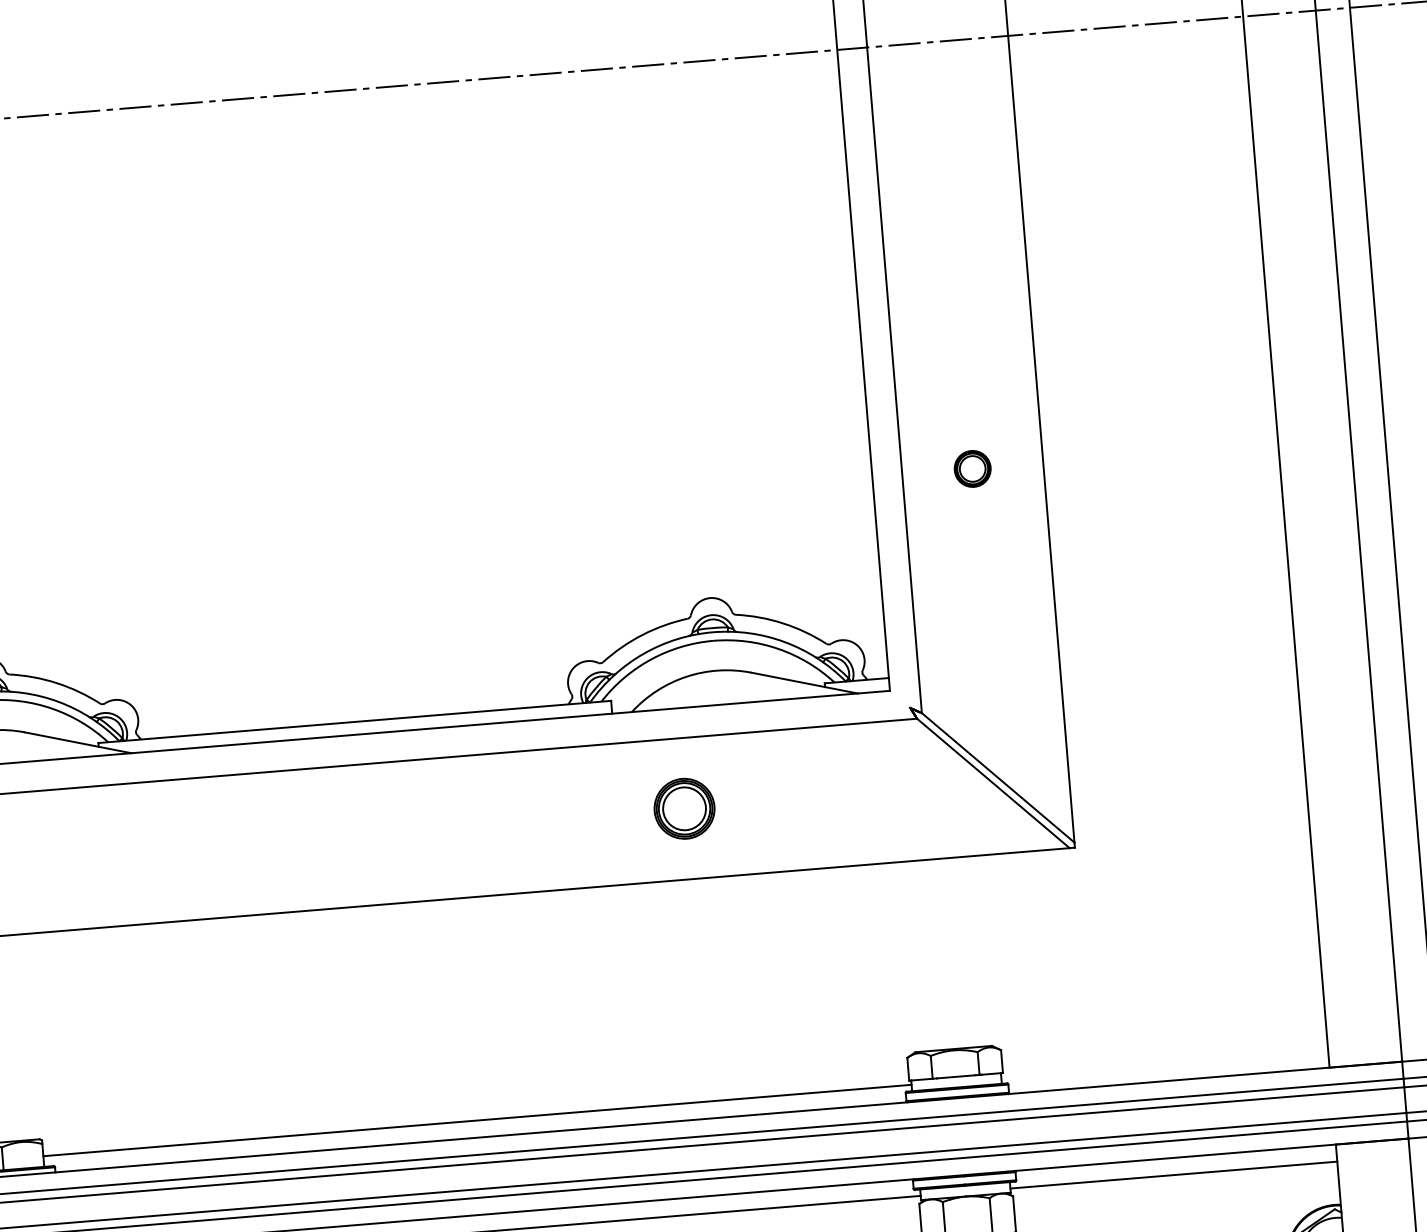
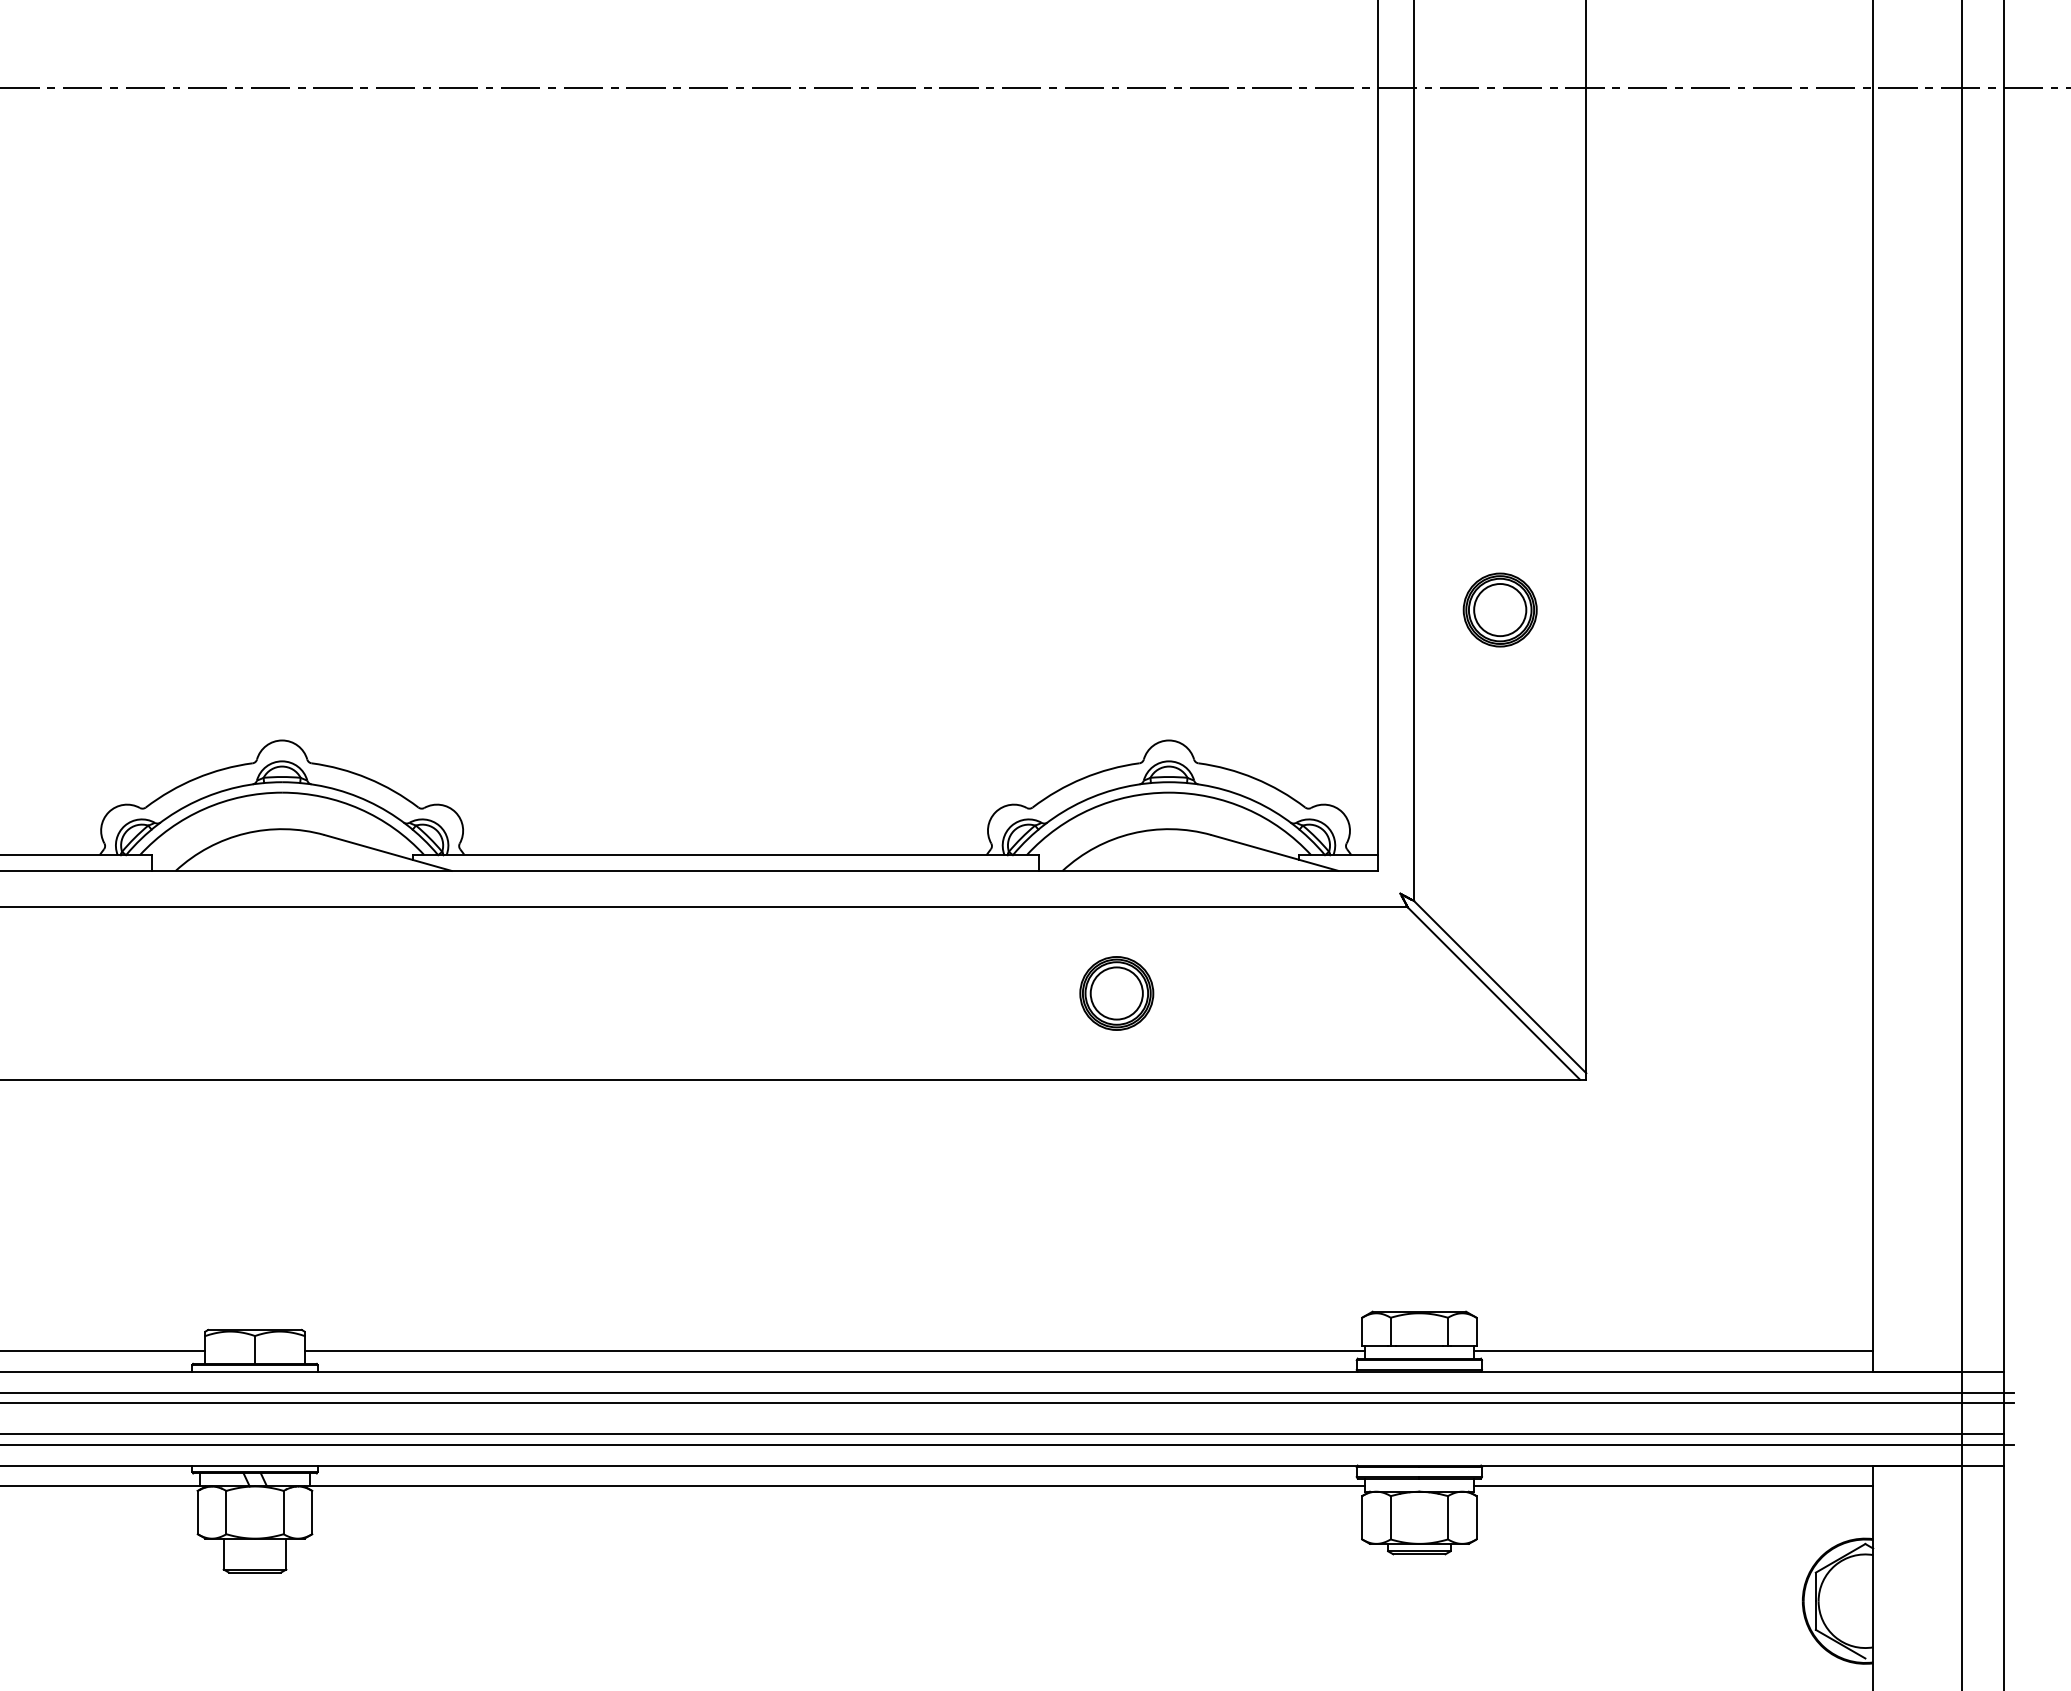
part: (972, 468) -> (1499, 609), size x1.67
line: (1164, 1063) -> (1673, 1350), added

